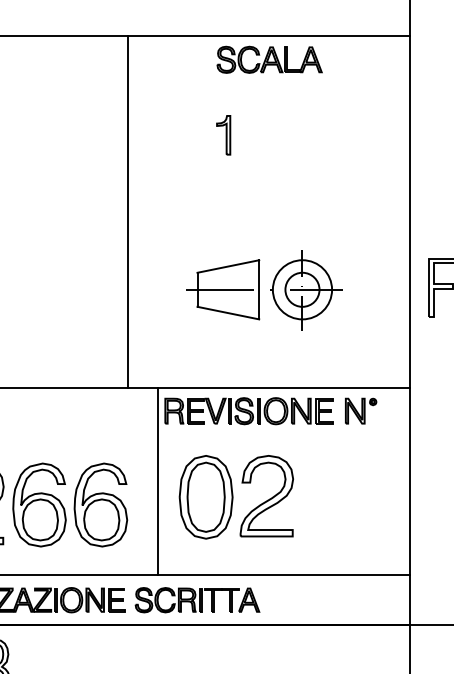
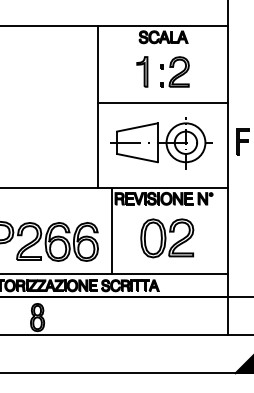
part: (223, 134) -> (142, 71), size x1.67
part: (293, 134) -> (174, 71), added
line: (267, 203) -> (162, 103), added
part: (265, 290) -> (161, 143), size x1.43
part: (236, 497) -> (167, 238), moved

